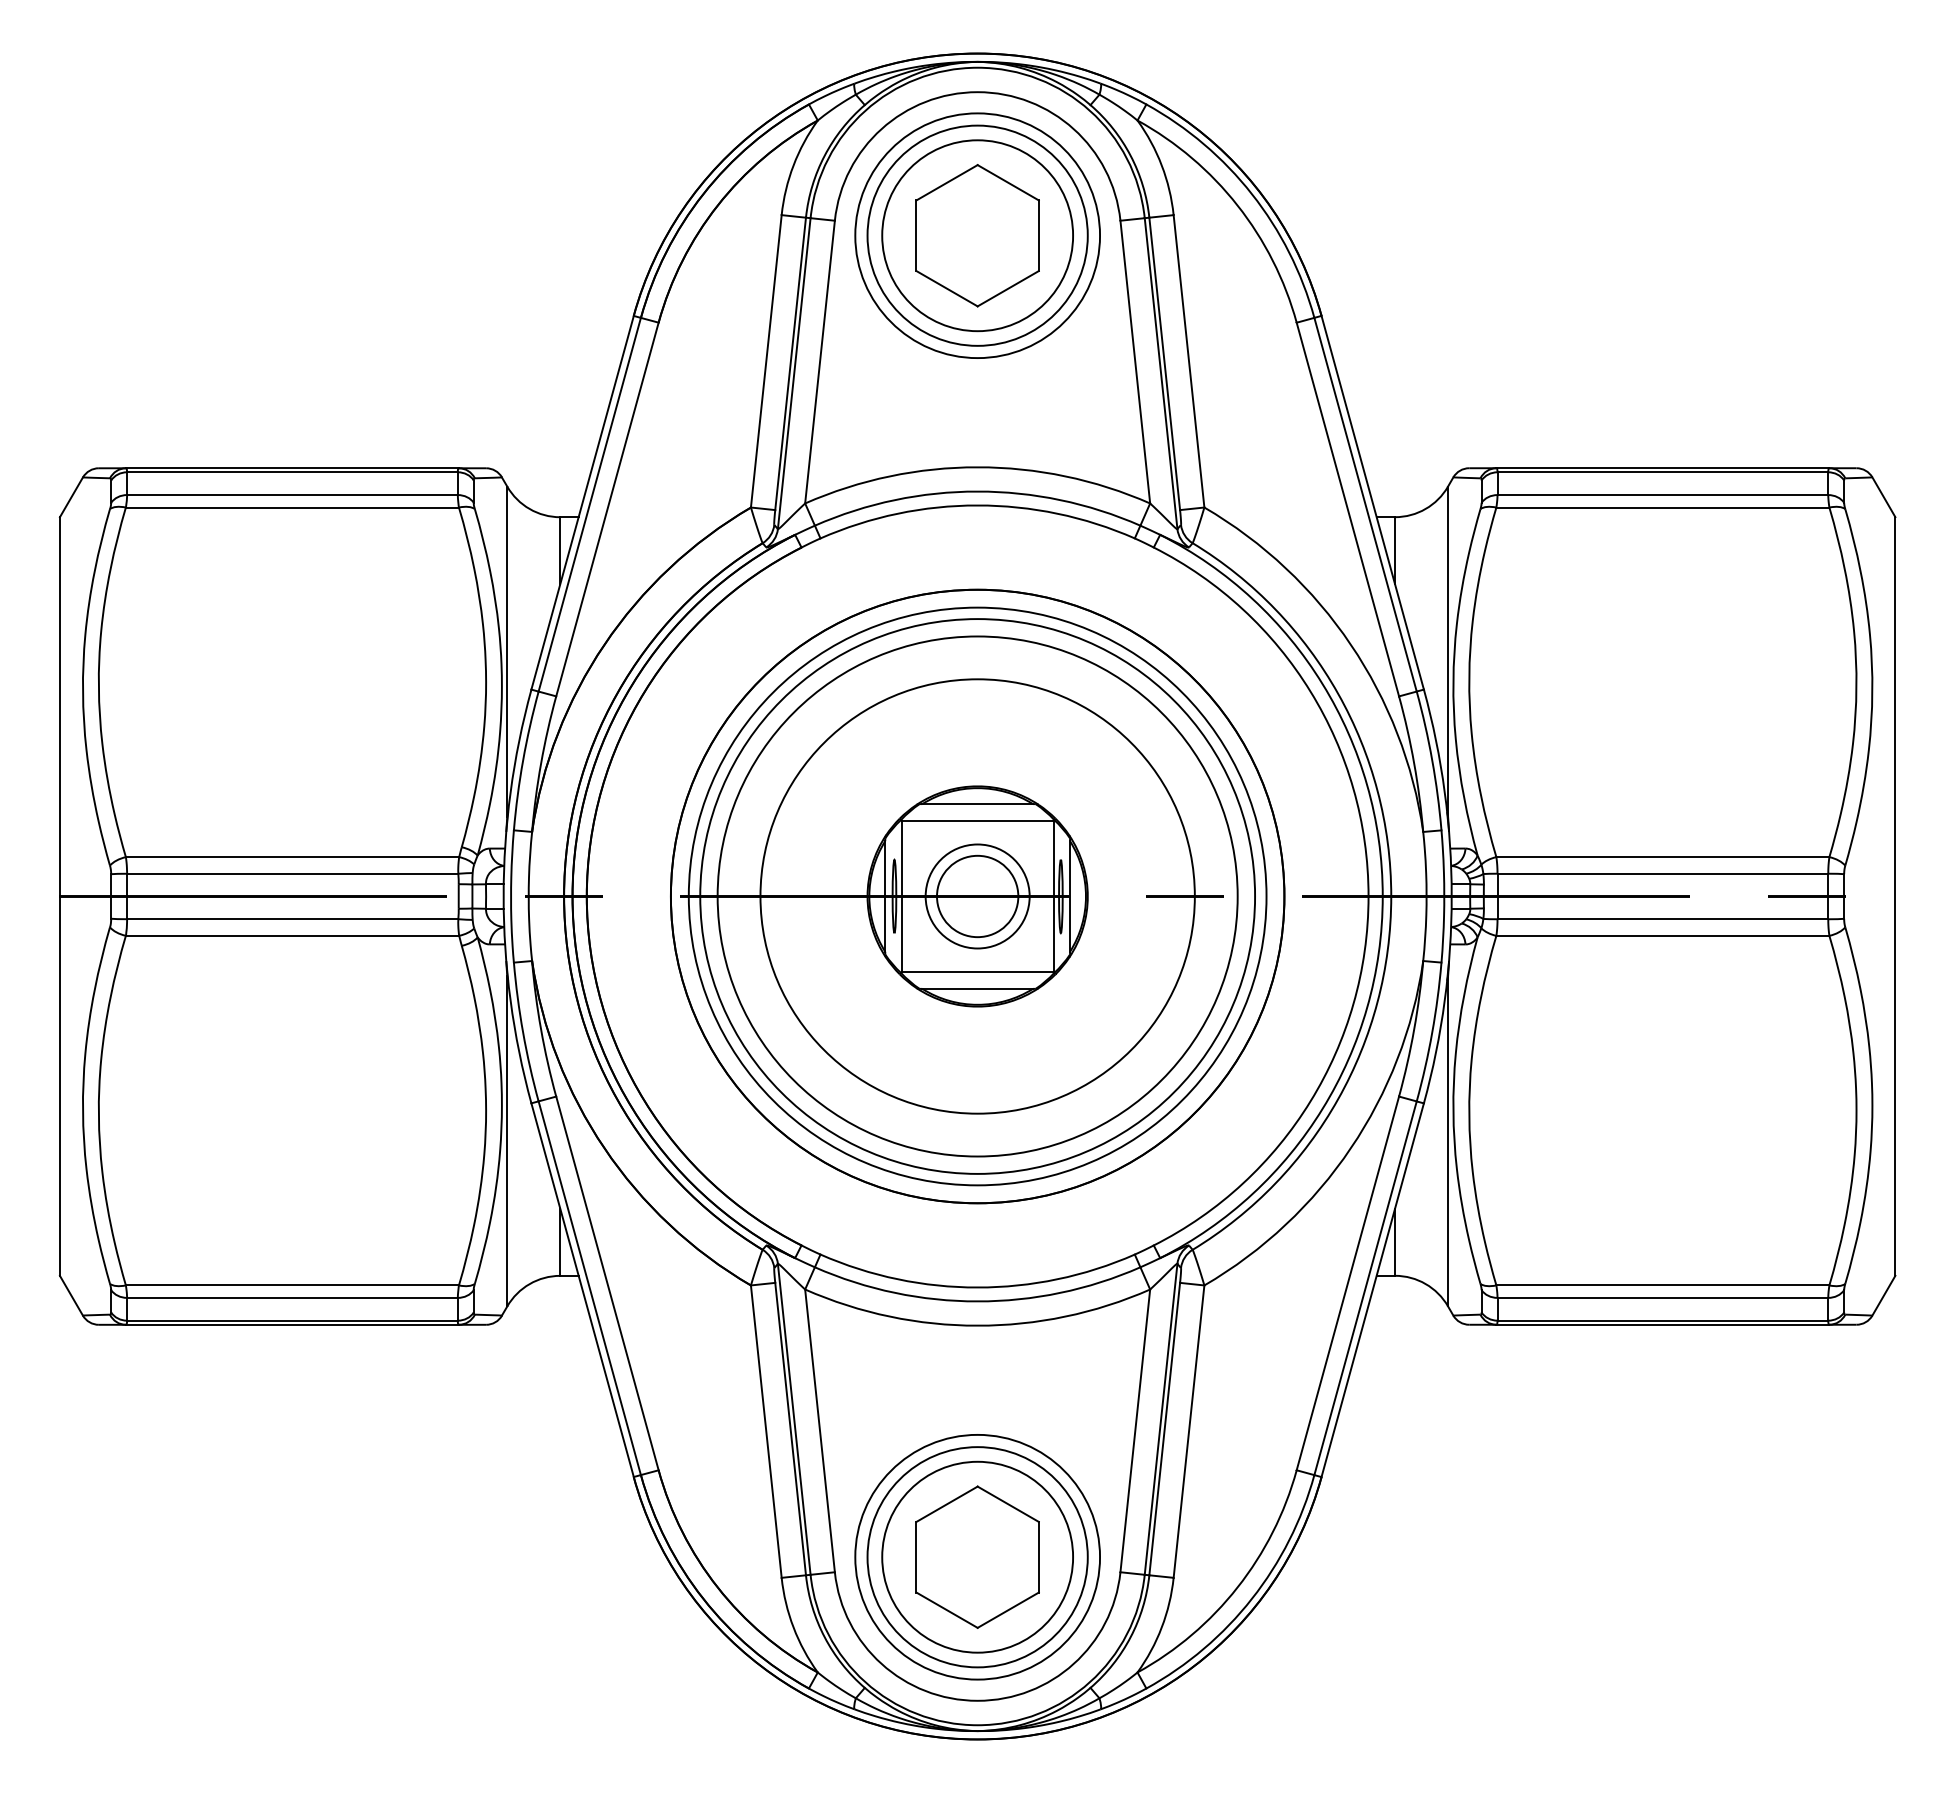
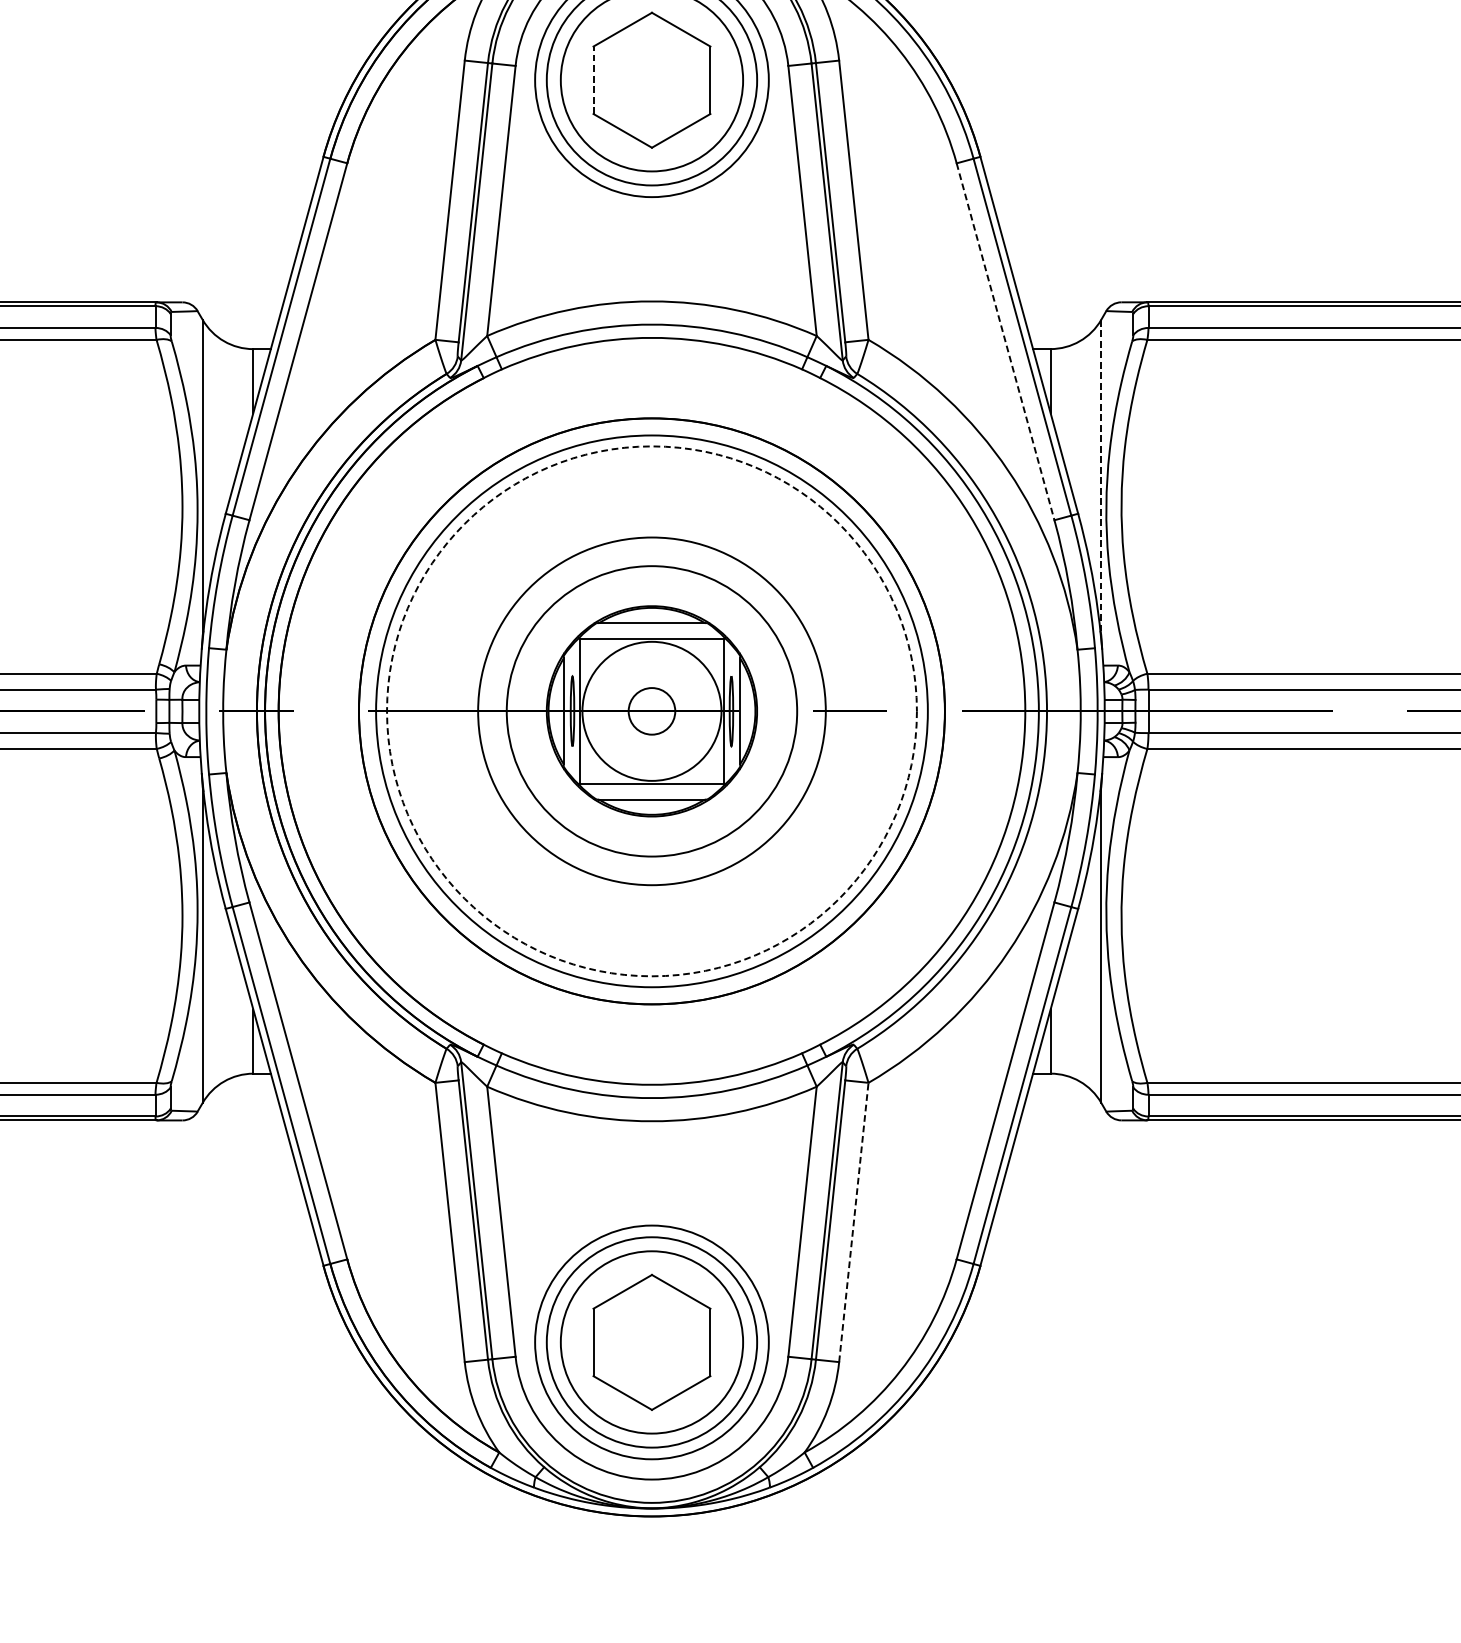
line: (916, 235) -> (593, 80), solid -> dashed
line: (1347, 509) -> (1005, 341), solid -> dashed
line: (1448, 652) -> (1101, 478), solid -> dashed
circle: (977, 896) -> (651, 711), size x0.6
circle: (977, 896) -> (651, 711), size x0.7
circle: (977, 896) -> (651, 711), size x0.7
circle: (977, 896) -> (651, 711), size x1.4
circle: (977, 896) -> (651, 711), solid -> dashed
line: (1189, 1431) -> (854, 1222), solid -> dashed

